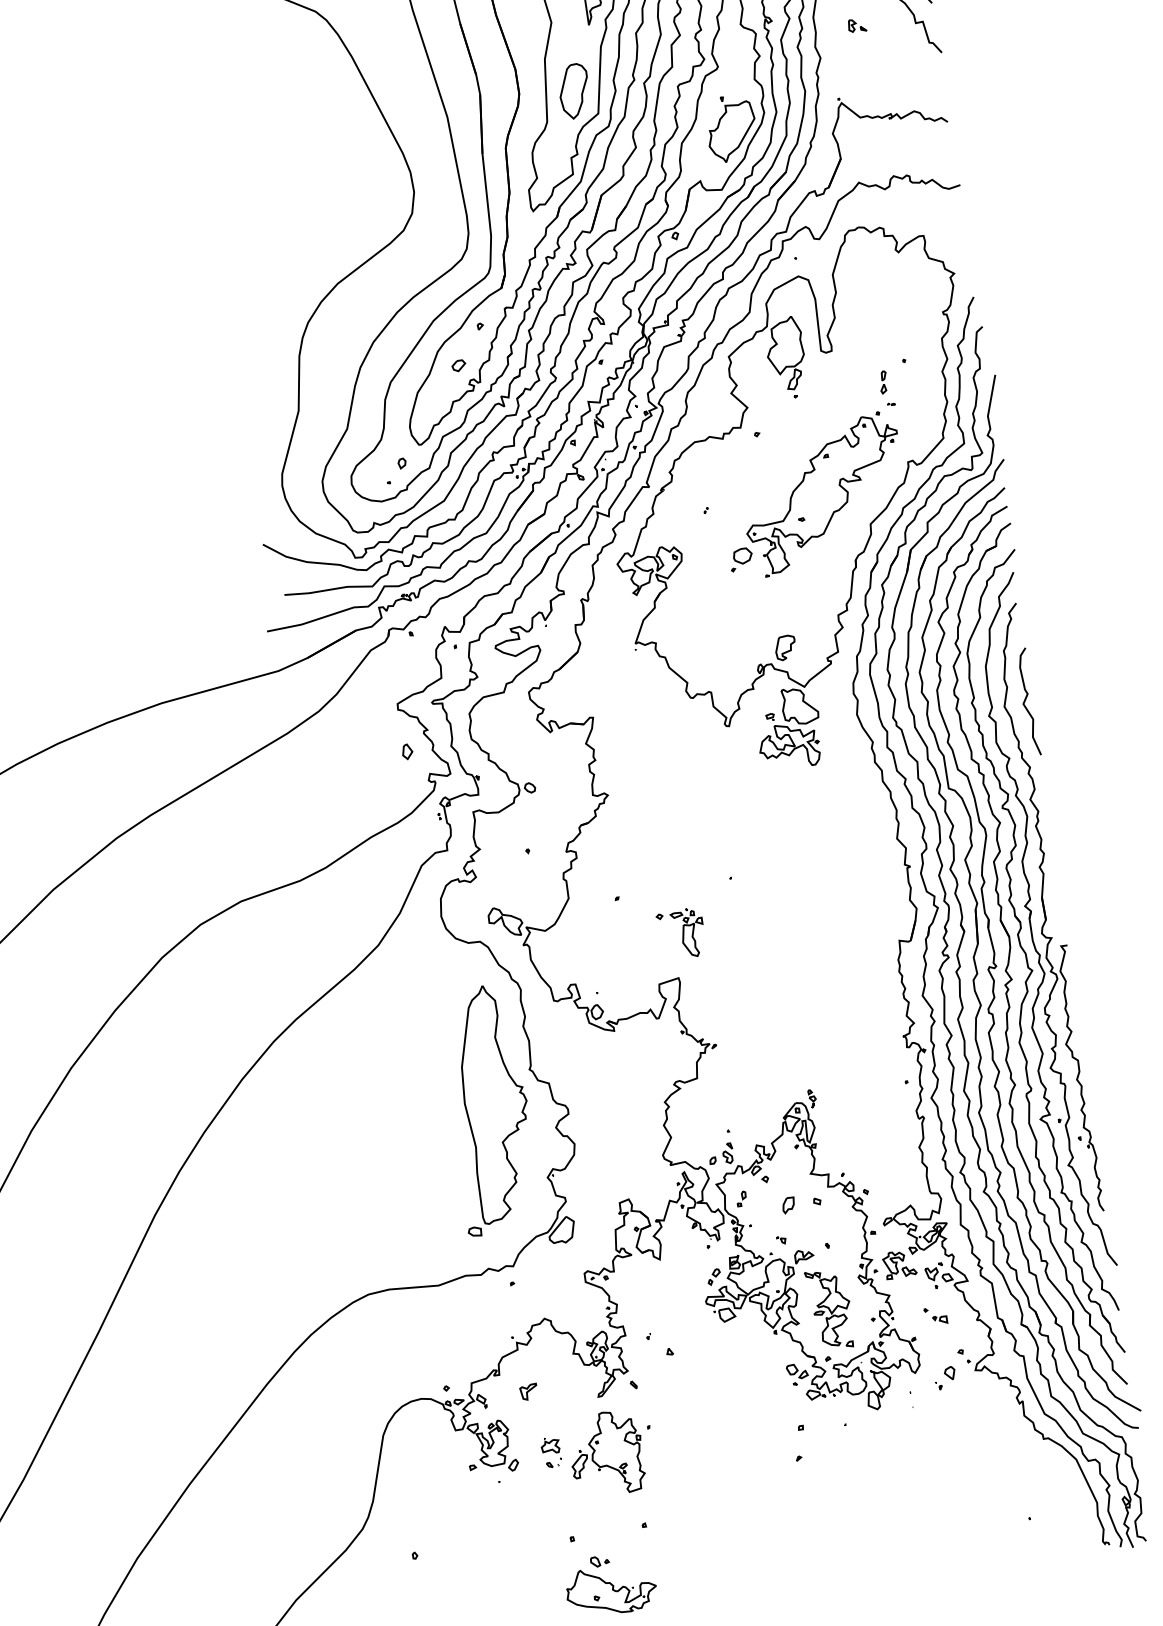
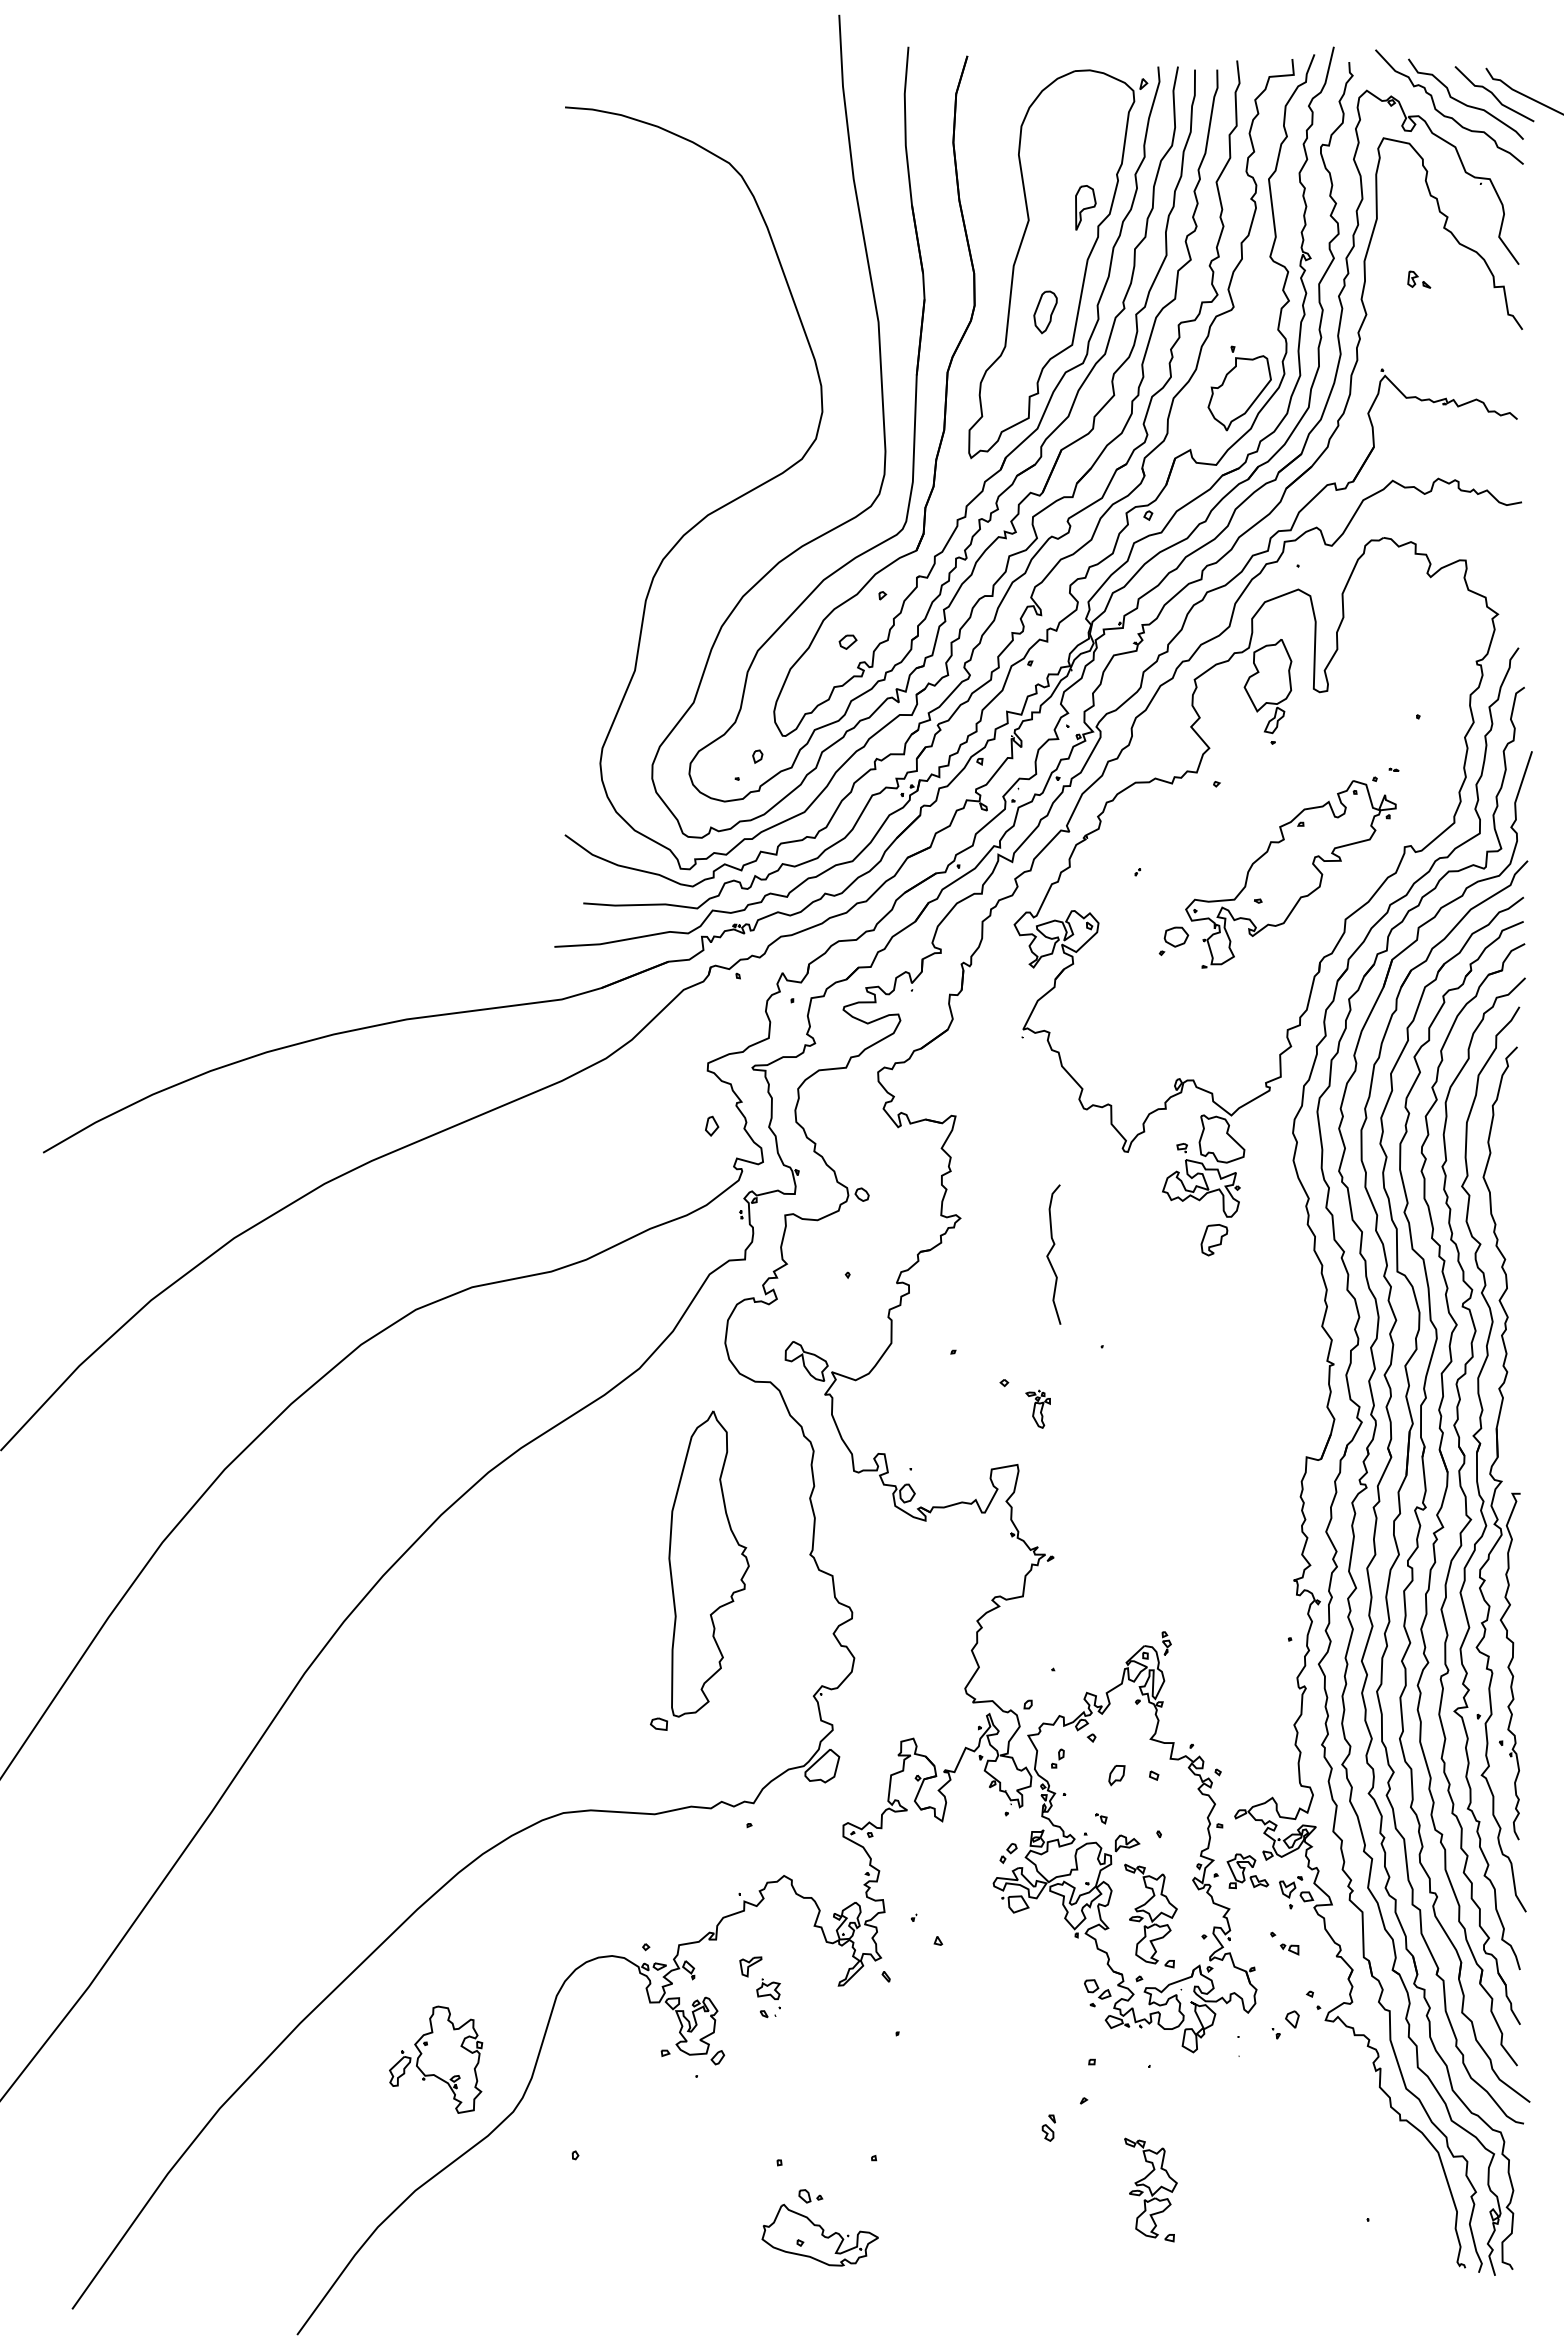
part: (574, 91) -> (1045, 312), size x0.6
part: (883, 382) -> (1387, 740), removed
part: (785, 648) -> (1214, 1240), moved
curve: (1026, 699) -> (1051, 1251), moved
part: (687, 933) -> (1037, 1409), size x0.6
part: (489, 1109) -> (699, 1570), moved
part: (727, 1153) -> (1048, 2127), moved
part: (551, 1452) -> (768, 1998), moved
part: (607, 1453) -> (436, 2059), moved
part: (859, 1519) -> (1150, 2189), added

